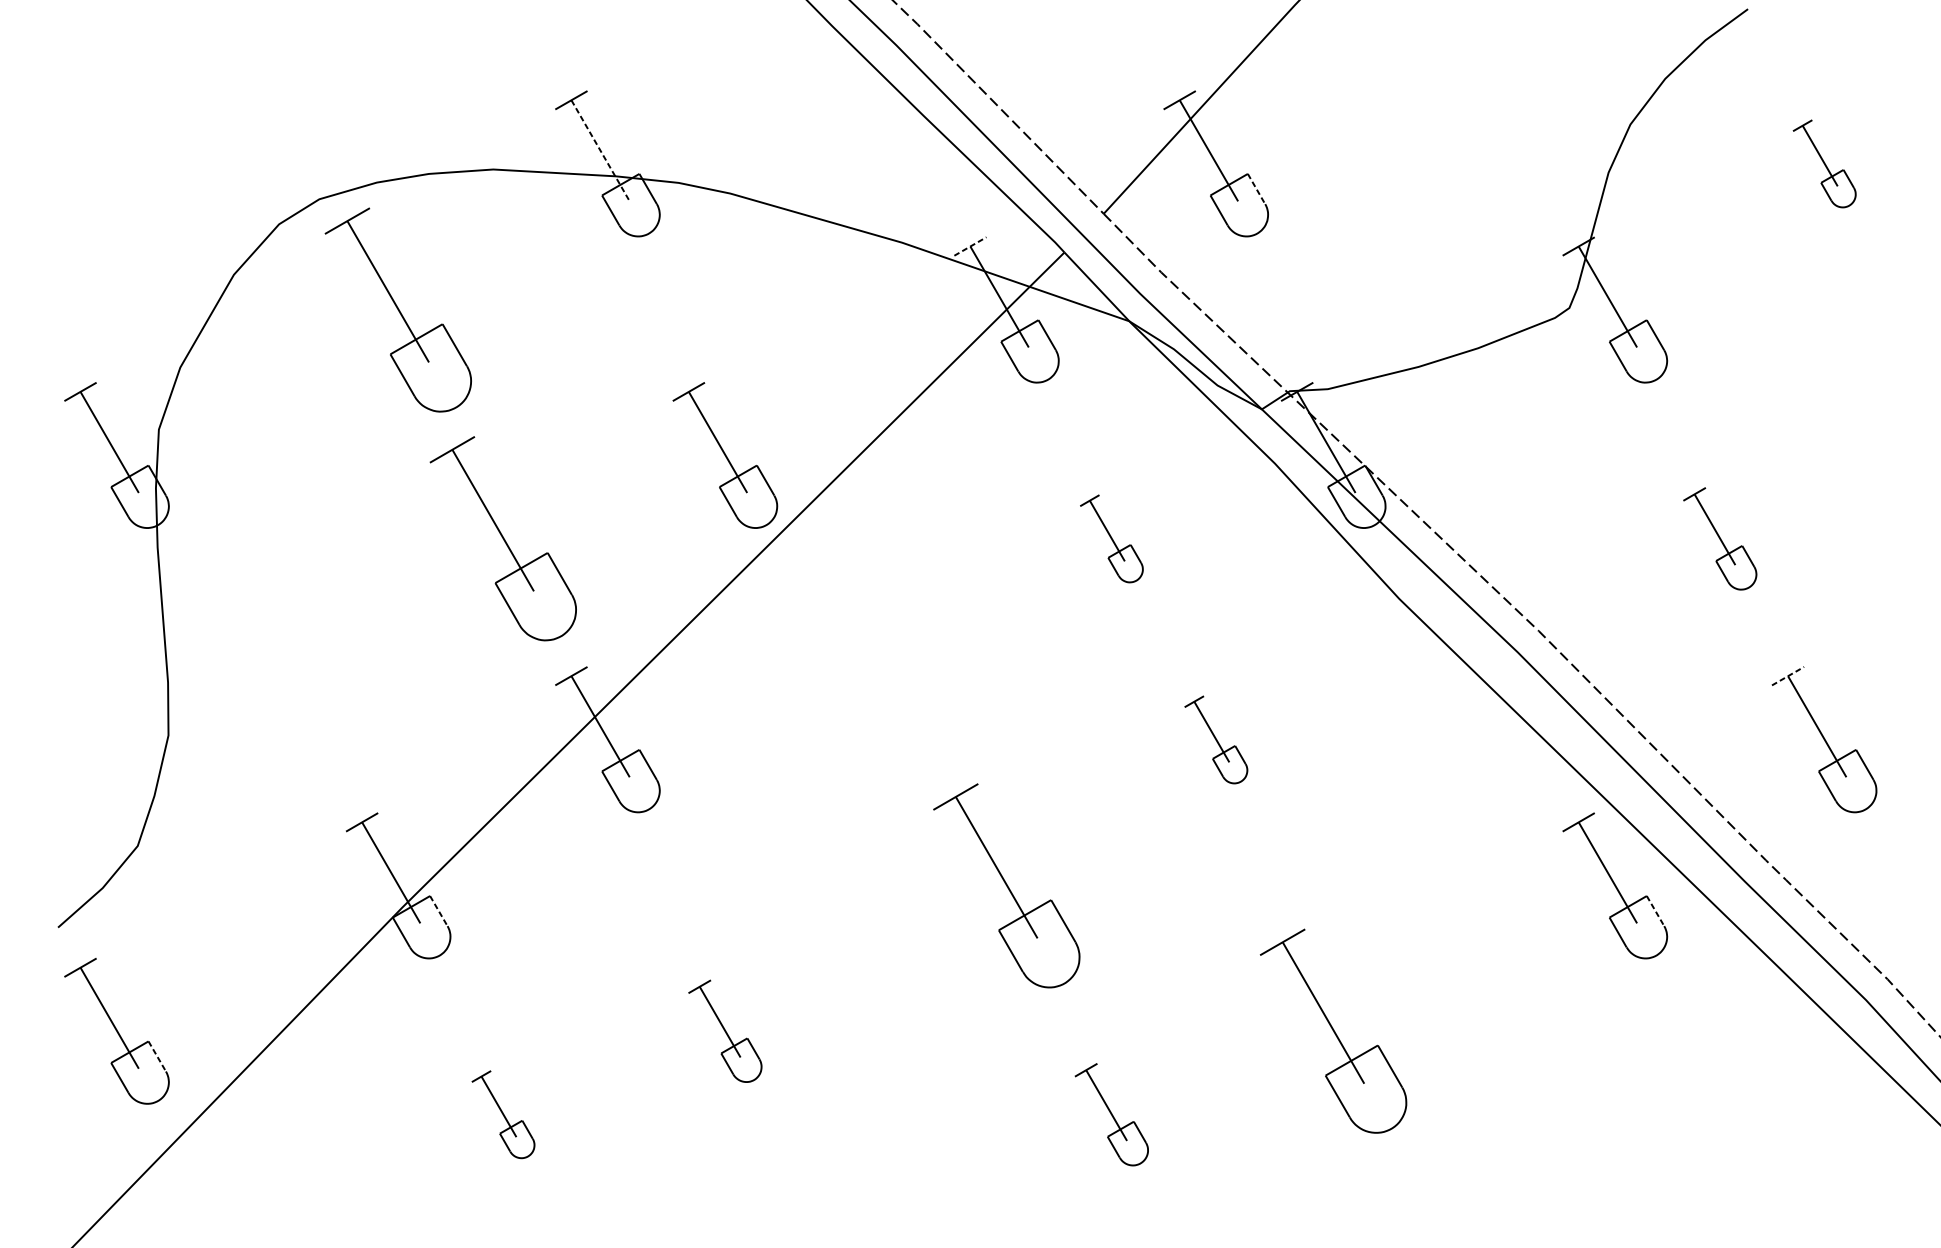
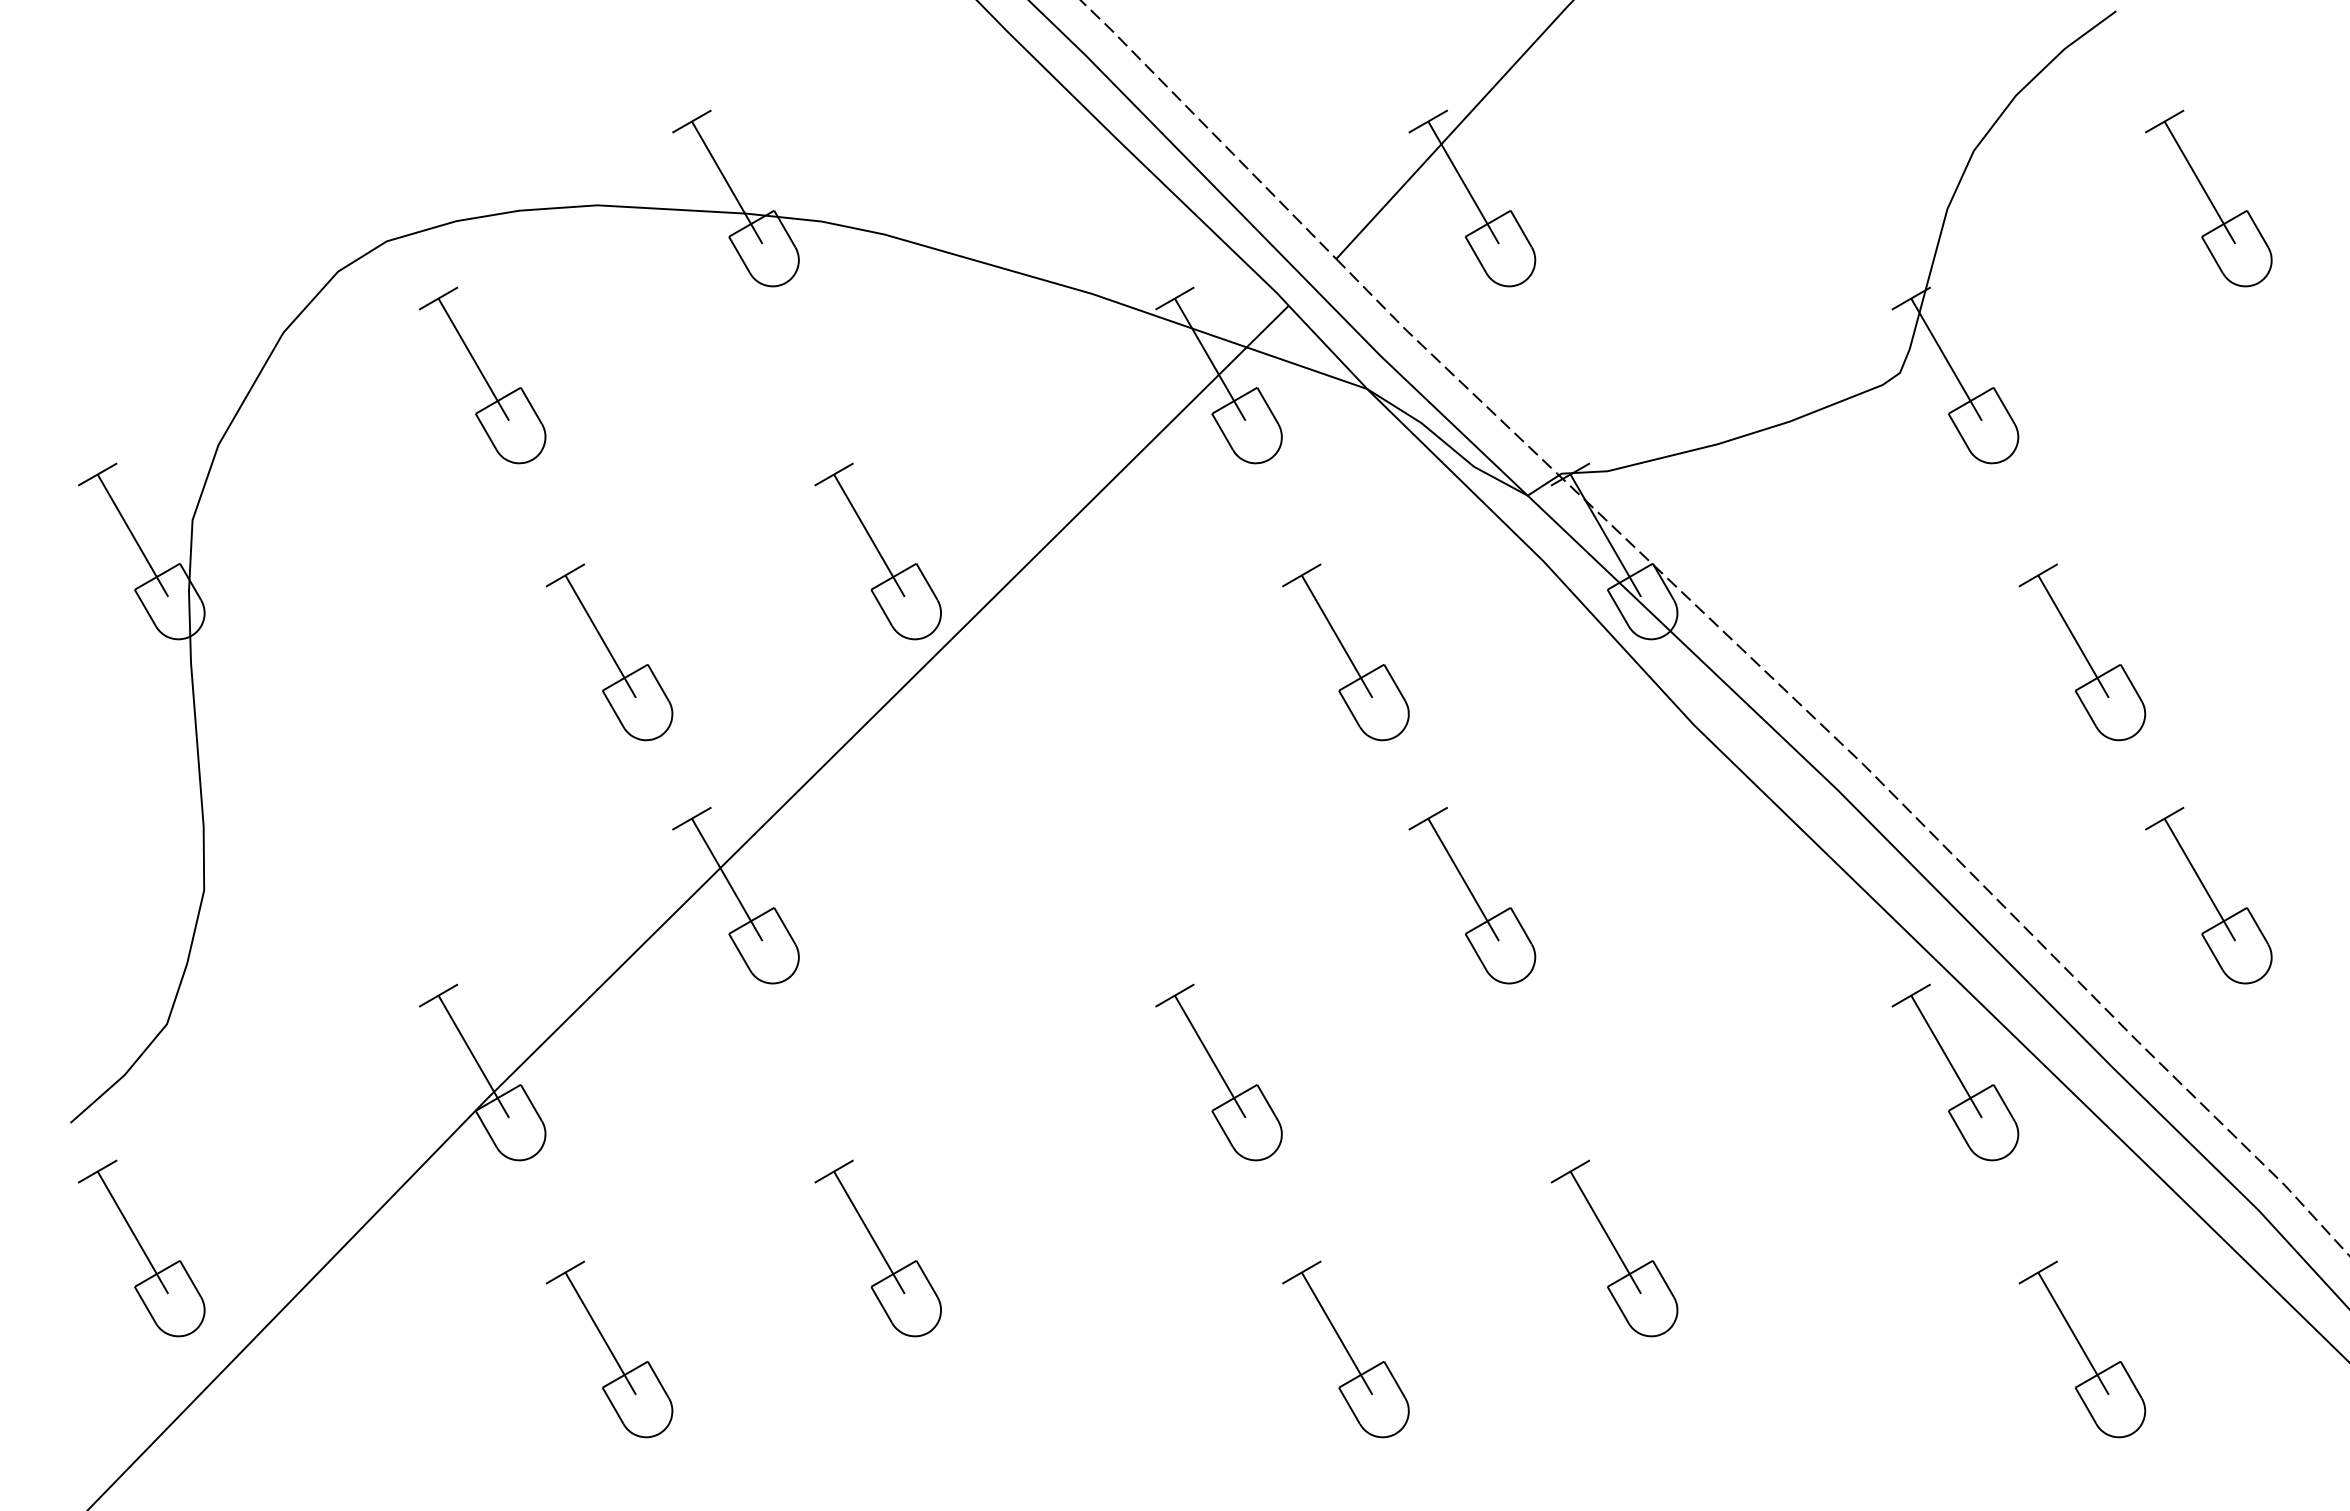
line: (600, 150) -> (727, 182), dashed -> solid
part: (1824, 163) -> (2208, 198), size x1.67
line: (1256, 189) -> (1521, 229), dashed -> solid
line: (970, 246) -> (1175, 298), dashed -> solid
part: (398, 310) -> (482, 375), size x0.71
part: (503, 538) -> (609, 652), size x0.71
part: (1111, 538) -> (1345, 652), size x1.67
part: (1720, 538) -> (2082, 652), size x1.43
line: (1788, 676) -> (2165, 818), dashed -> solid
part: (1216, 739) -> (1472, 895), size x1.67
part: (1006, 885) -> (1218, 1072), size x0.71
line: (438, 911) -> (531, 1103), dashed -> solid
line: (1655, 911) -> (2004, 1103), dashed -> solid
part: (724, 1031) -> (877, 1248), size x1.43
part: (1333, 1031) -> (1614, 1248), size x0.71
line: (157, 1056) -> (190, 1279), dashed -> solid
part: (503, 1114) -> (609, 1349), size x1.67
part: (1111, 1114) -> (1345, 1349), size x1.43
part: (1720, 1114) -> (2082, 1349), added

